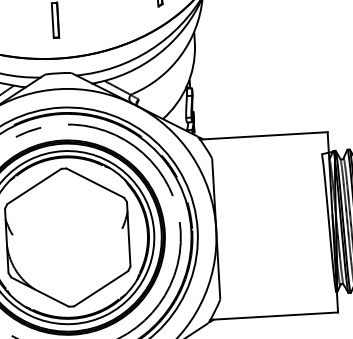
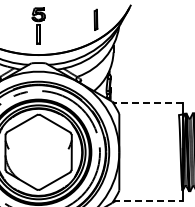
line: (264, 136) -> (148, 103), solid -> dashed
line: (275, 316) -> (148, 201), solid -> dashed

